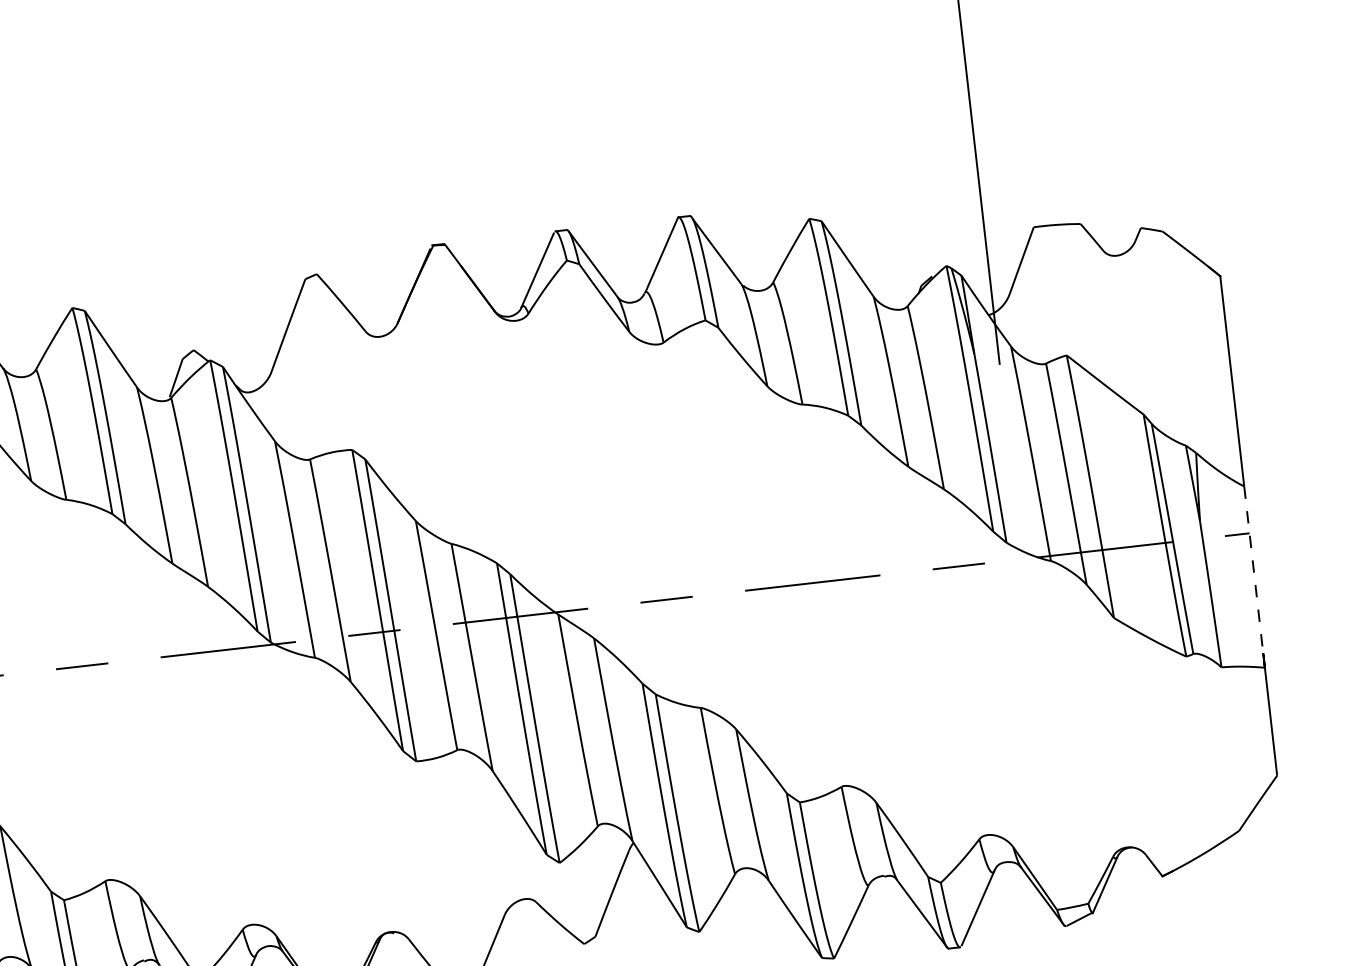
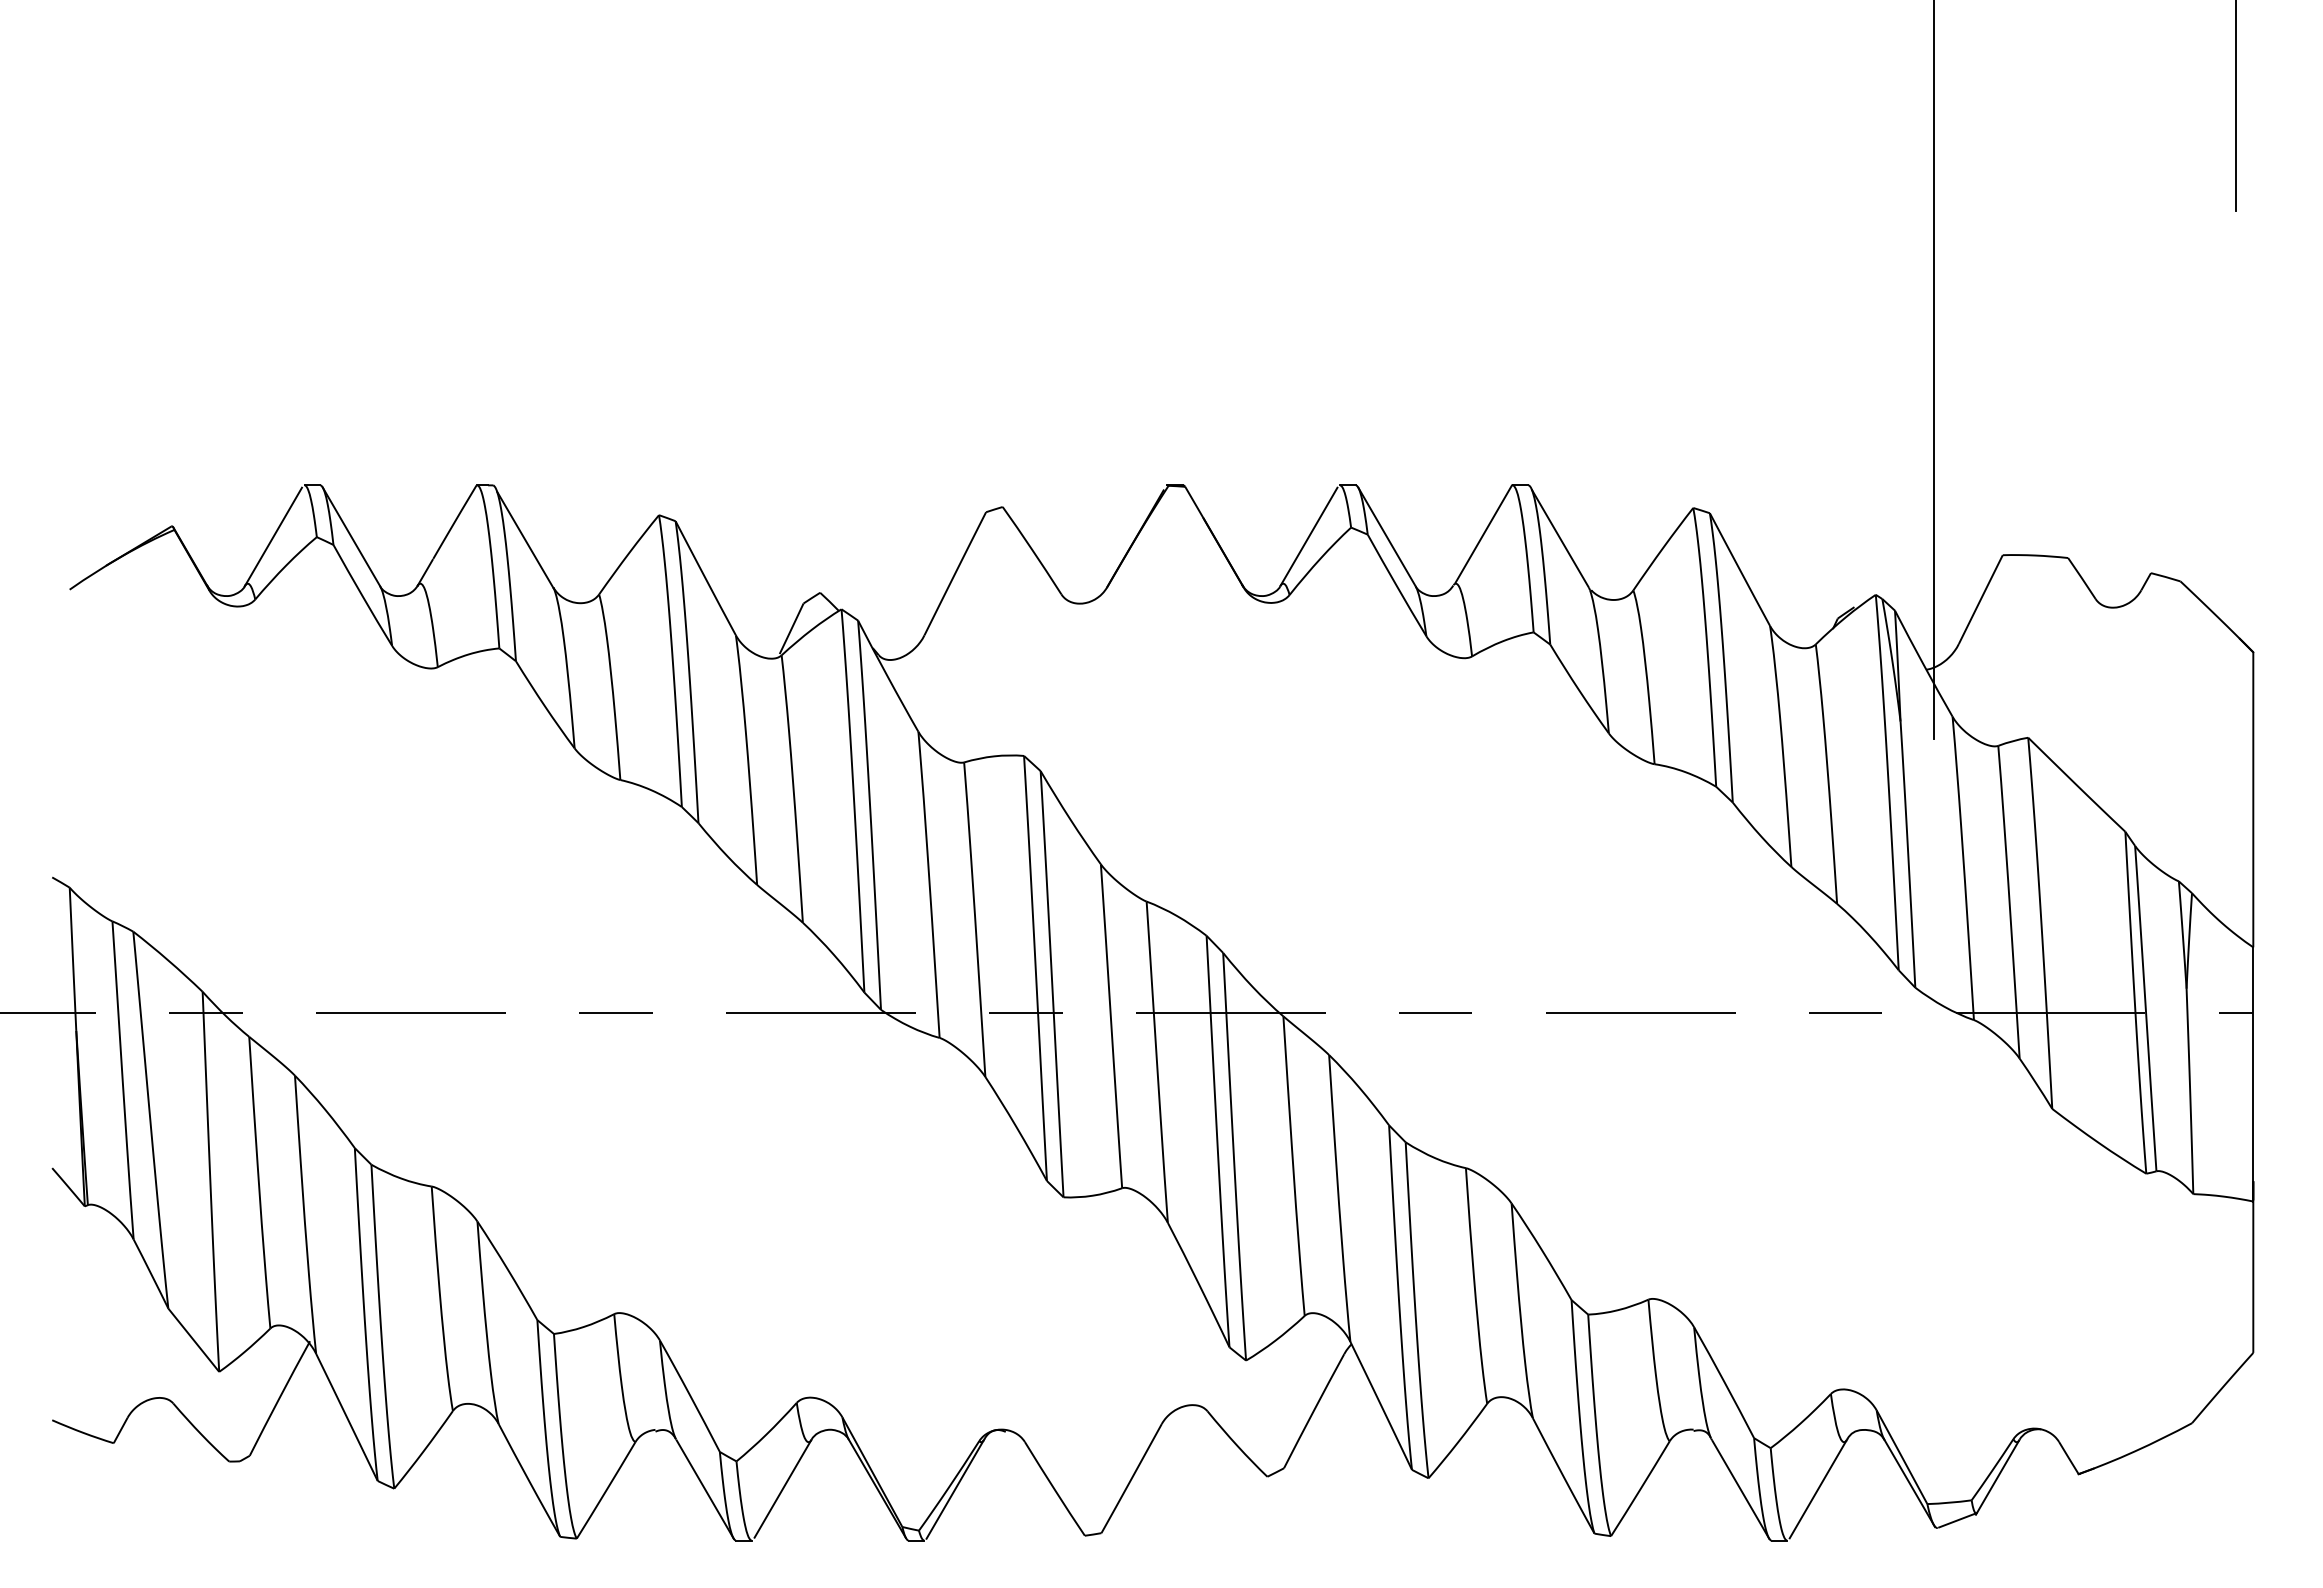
line: (1254, 577) -> (2253, 1074), dashed -> solid

